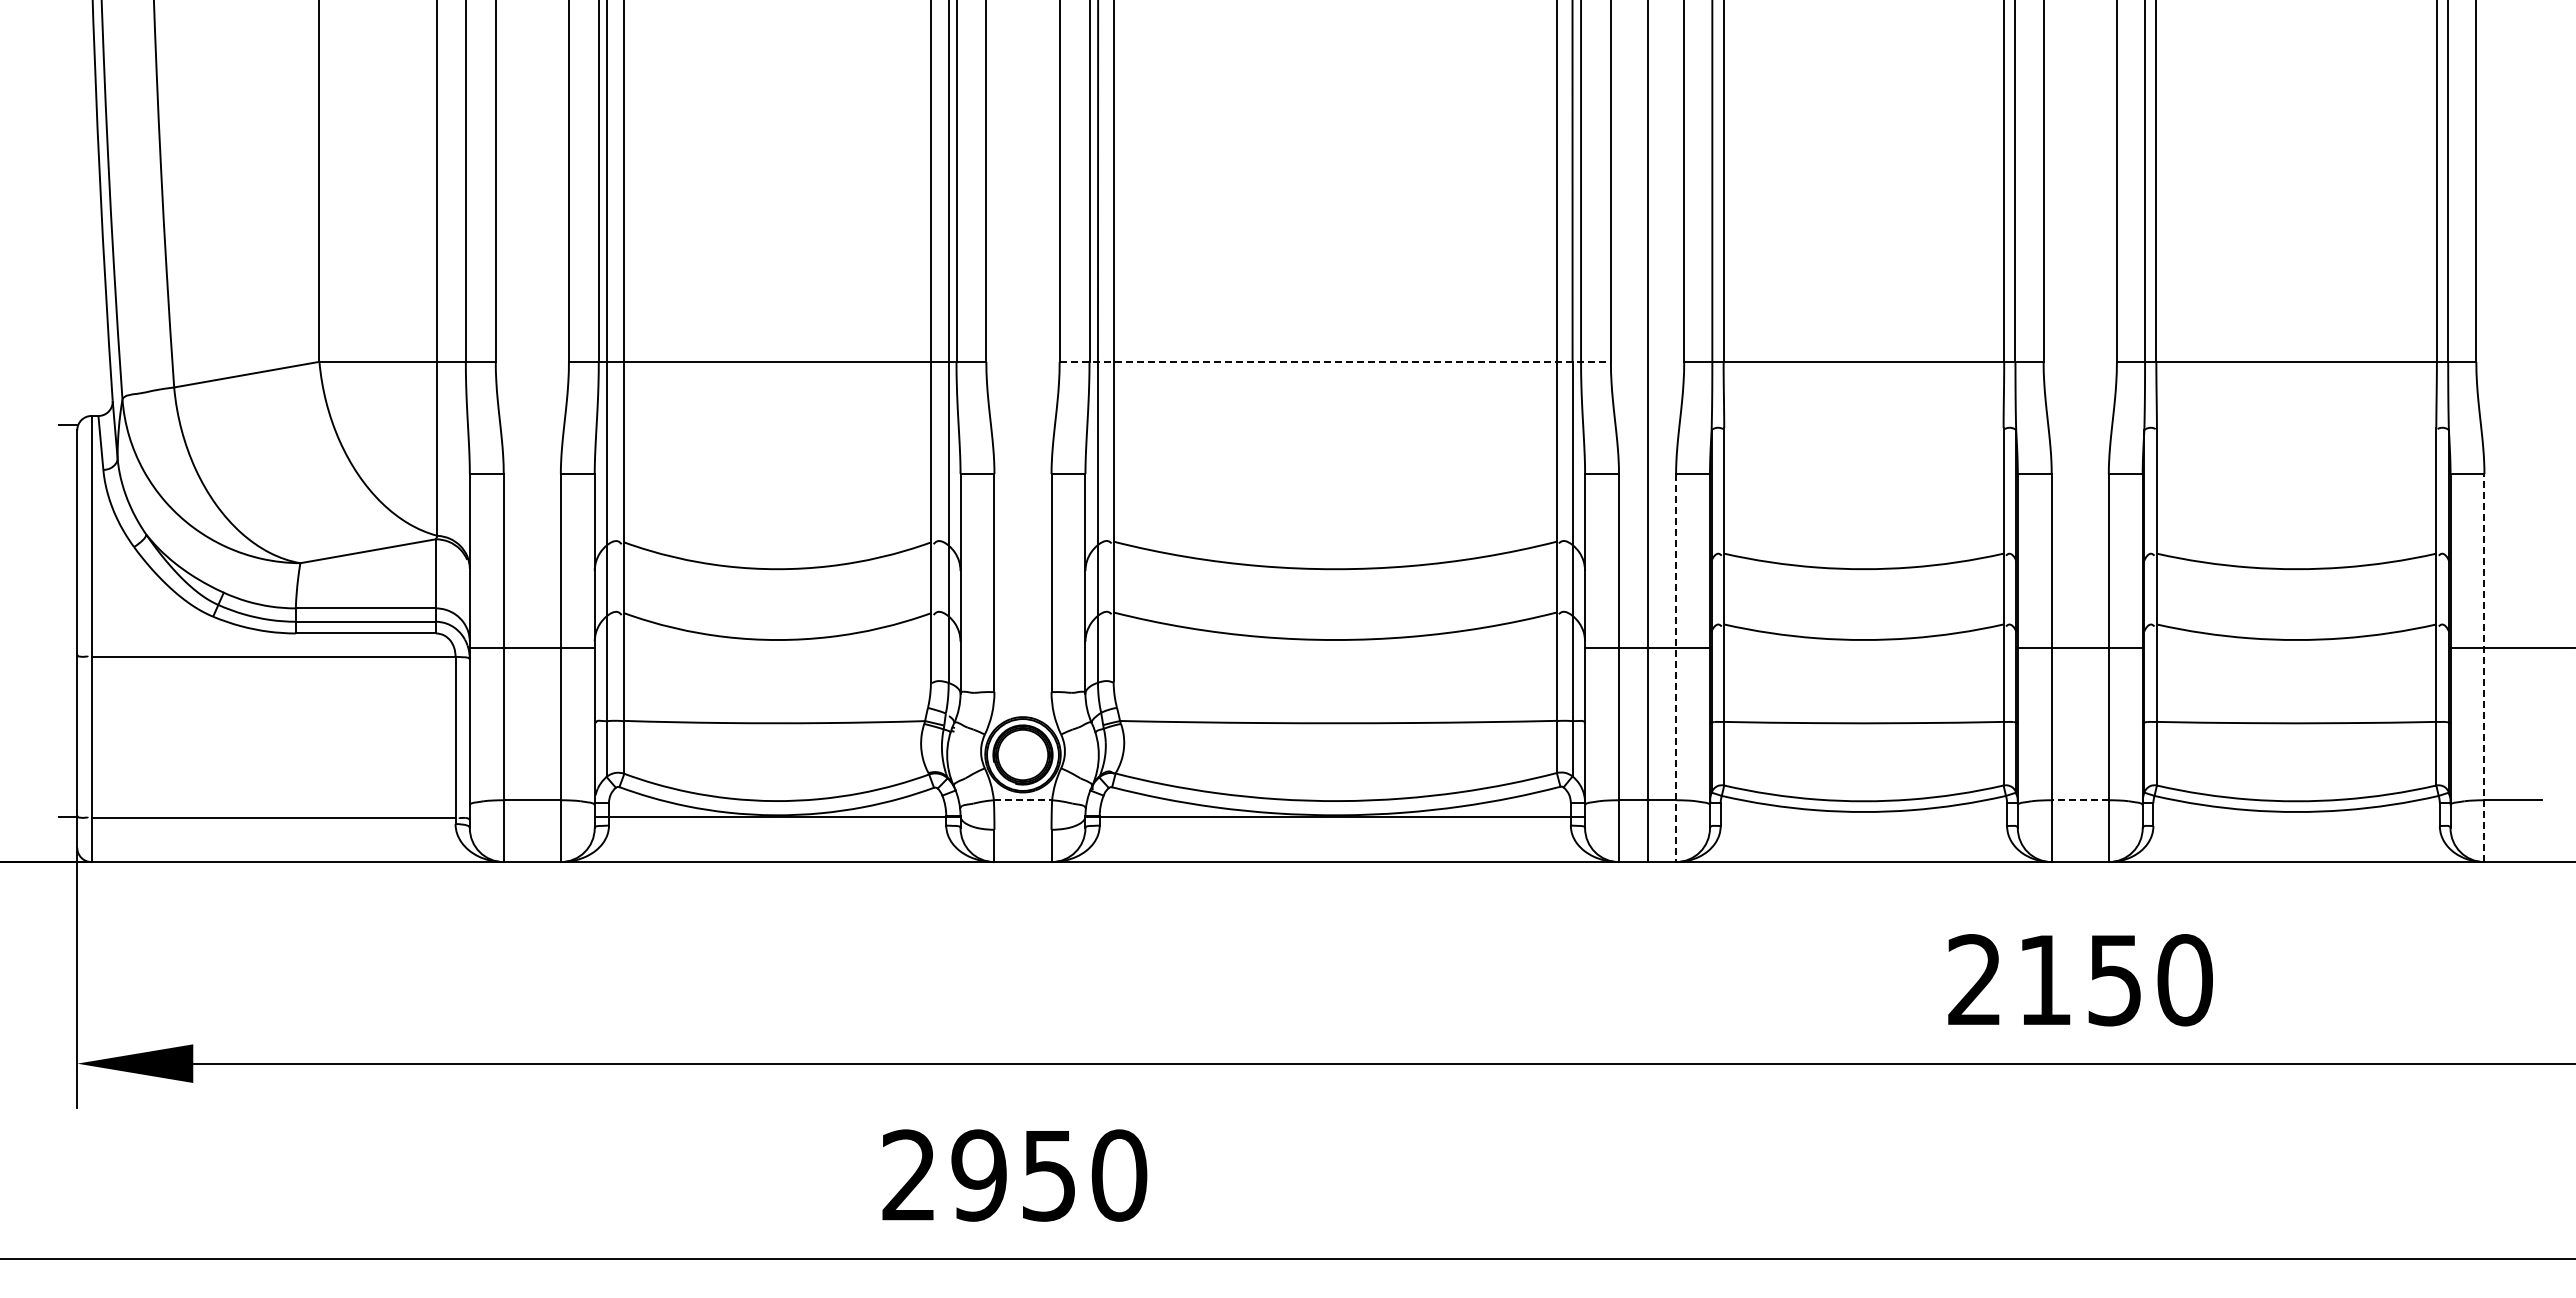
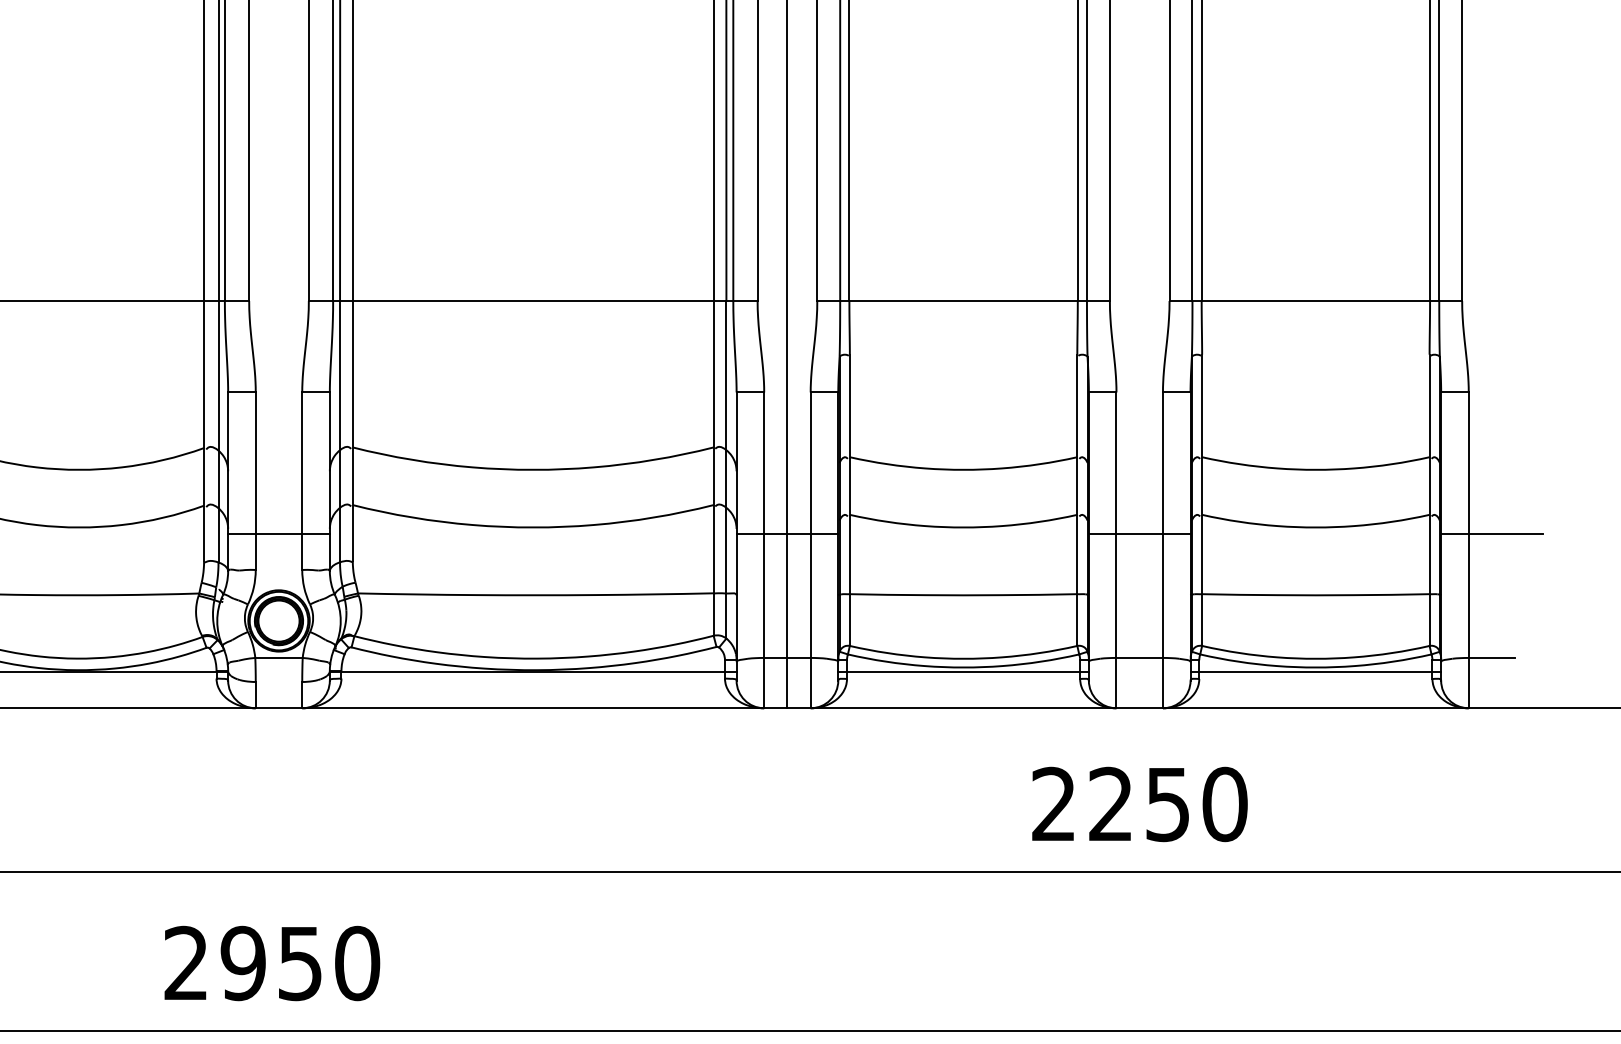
line: (1335, 361) -> (533, 300), dashed -> solid
line: (1022, 648) -> (278, 534), added
line: (1676, 668) -> (811, 550), dashed -> solid
line: (2484, 668) -> (1468, 550), dashed -> solid
line: (1023, 800) -> (279, 658), dashed -> solid
line: (2080, 800) -> (1139, 658), dashed -> solid
line: (1863, 817) -> (963, 671), added
line: (2296, 817) -> (1315, 671), added
text: (2044, 979) -> (1110, 803), 2150 -> 2250

